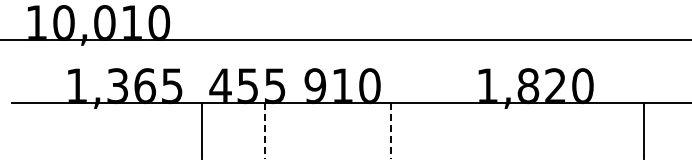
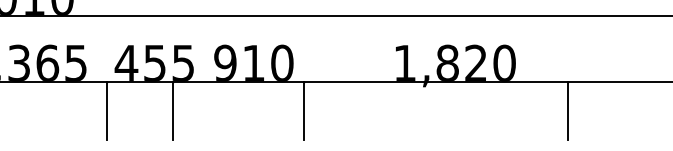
line: (264, 131) -> (172, 110), dashed -> solid
line: (391, 131) -> (304, 110), dashed -> solid

